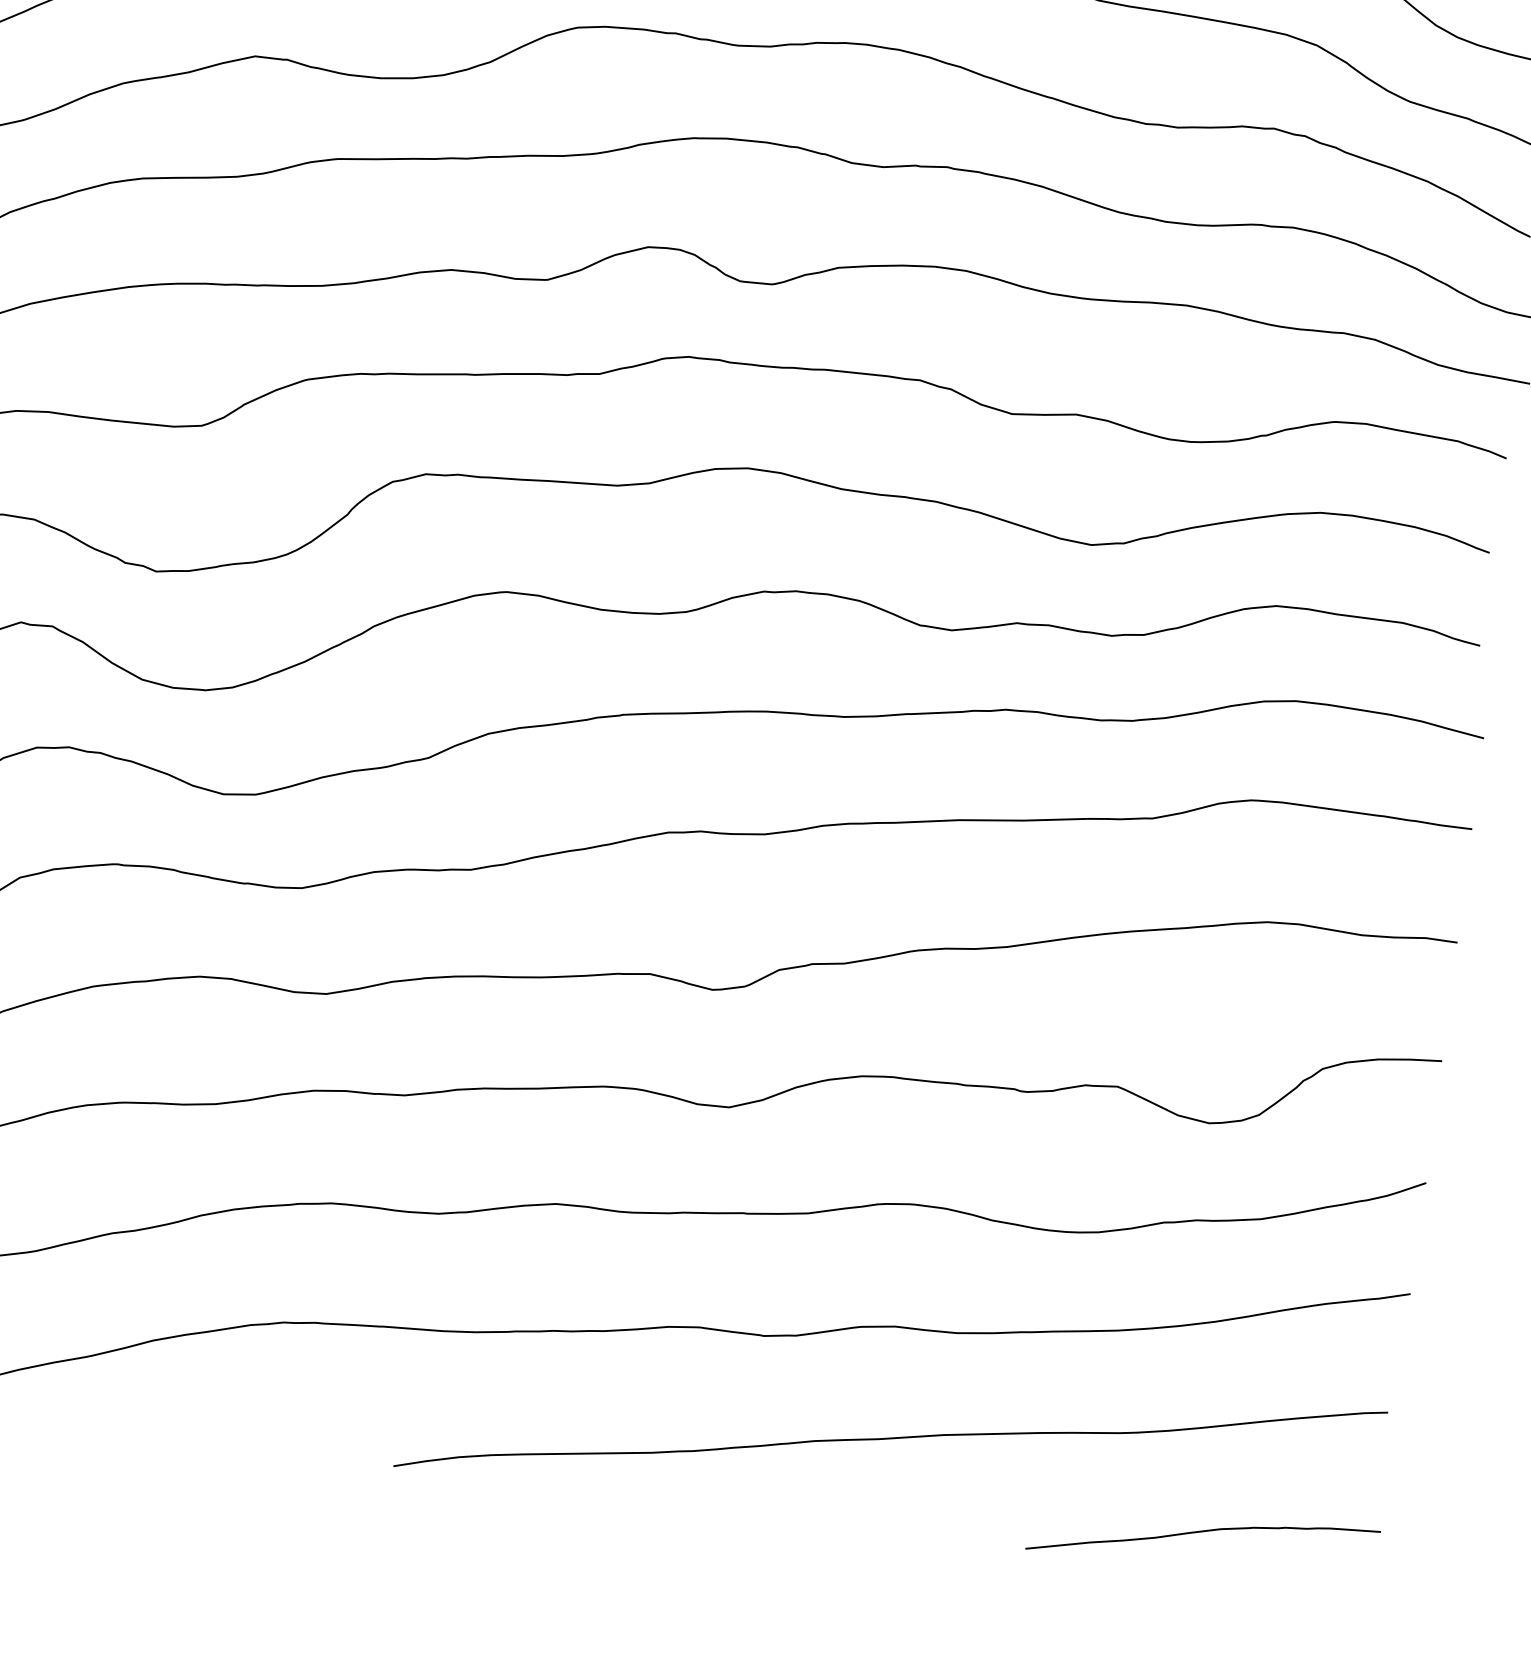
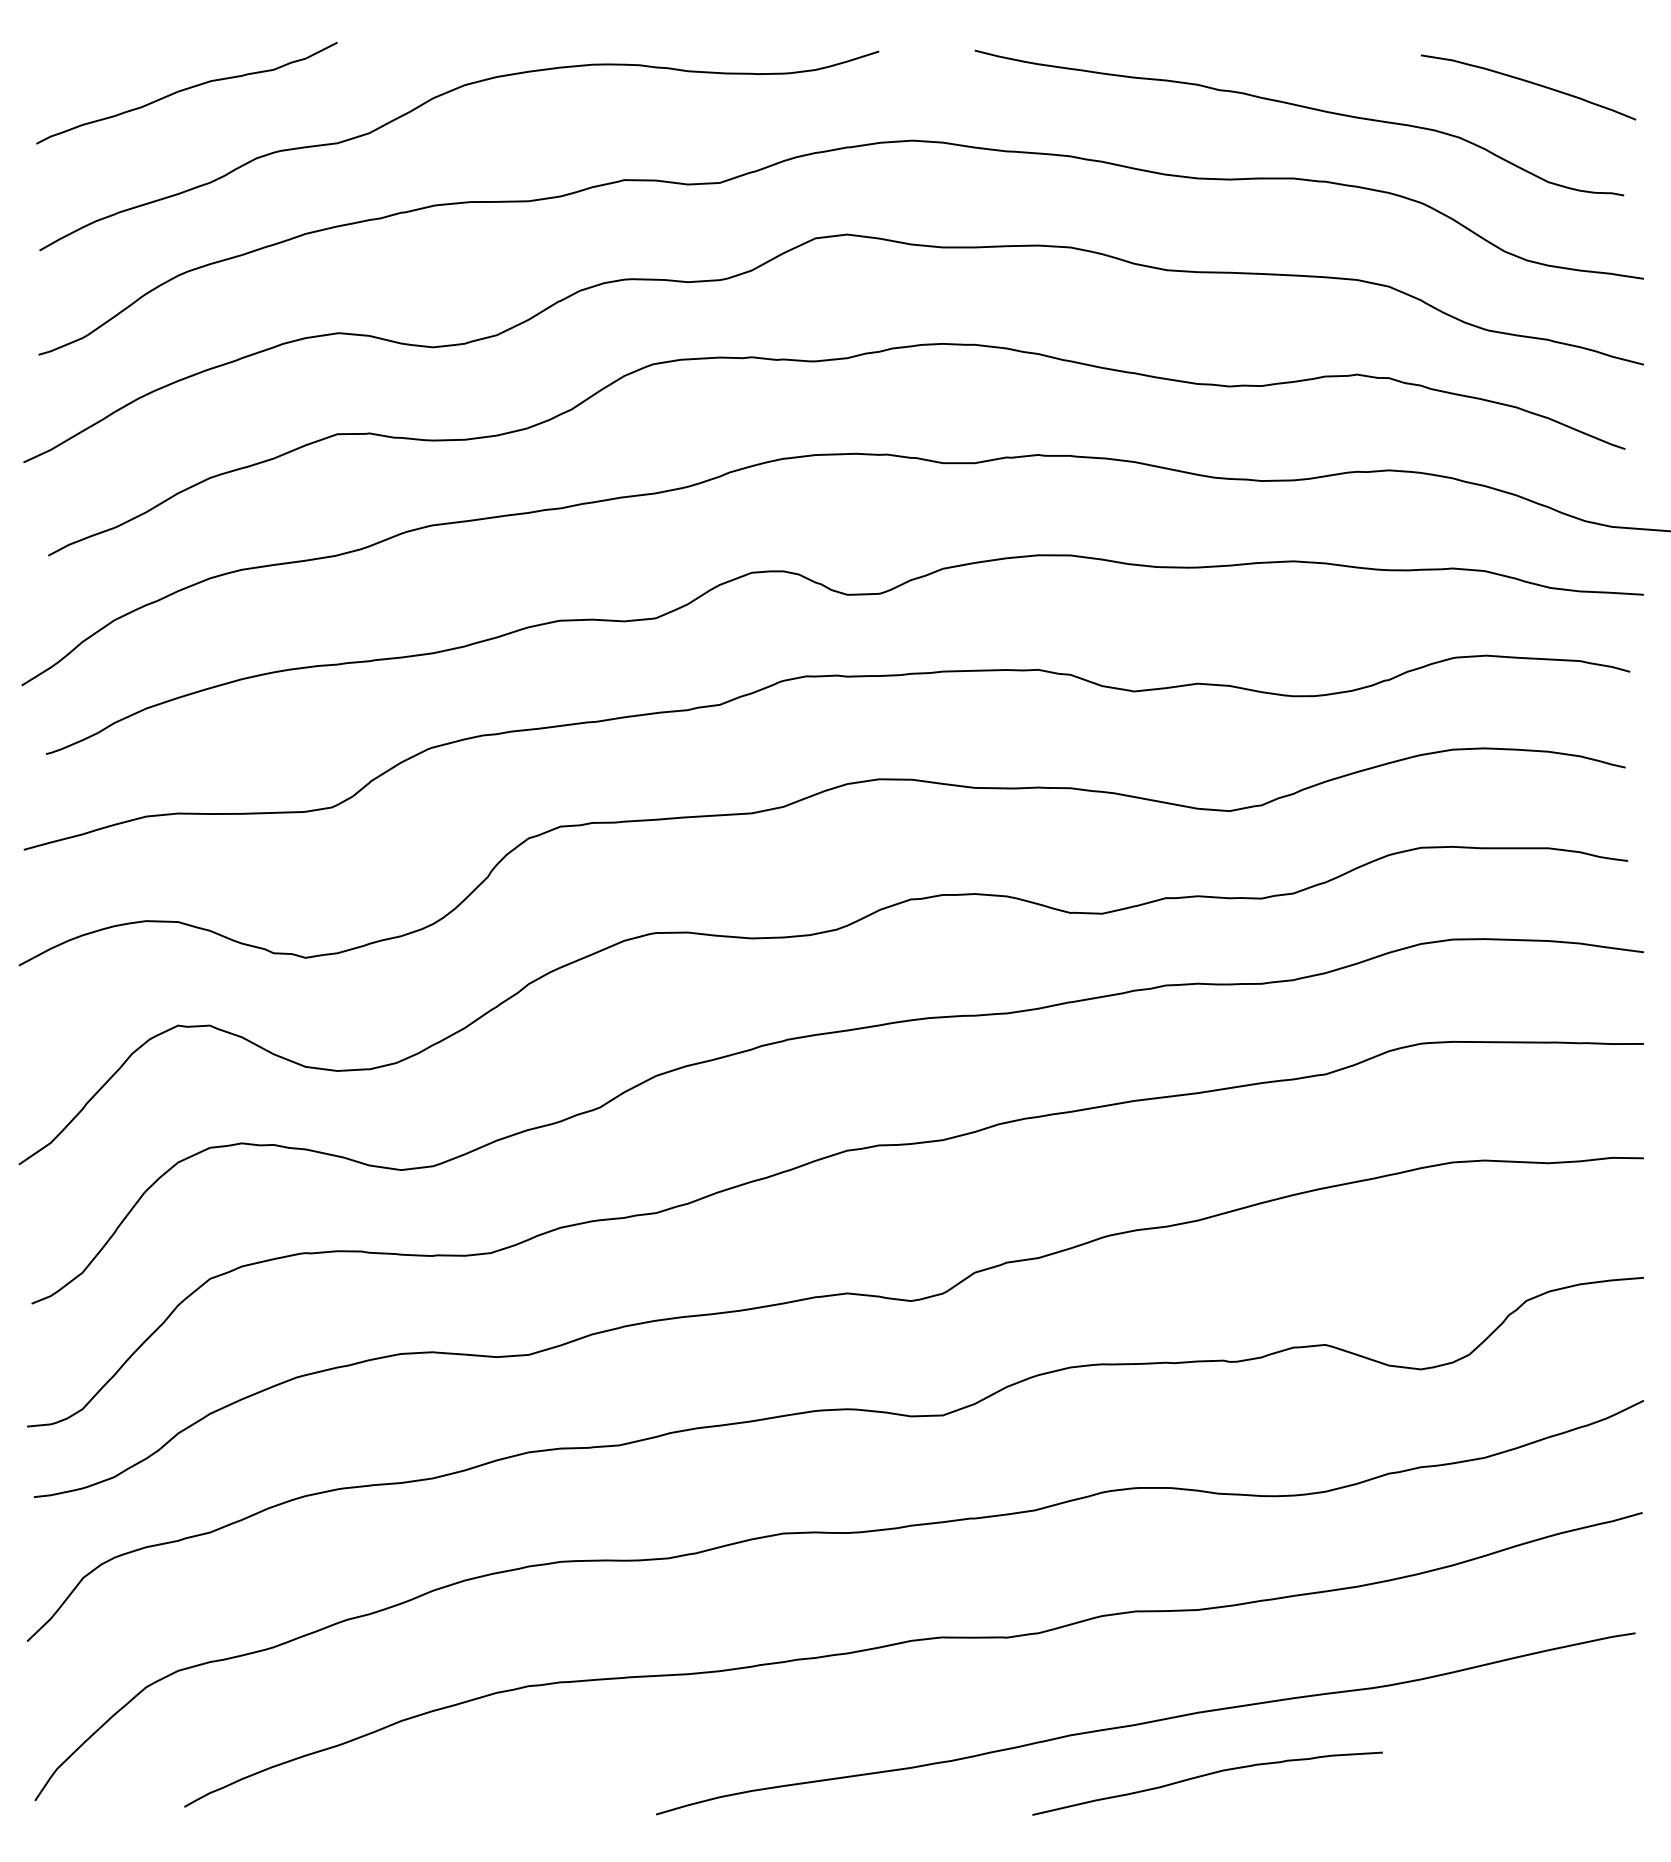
curve: (1200, 1532) -> (1204, 1776), moved

